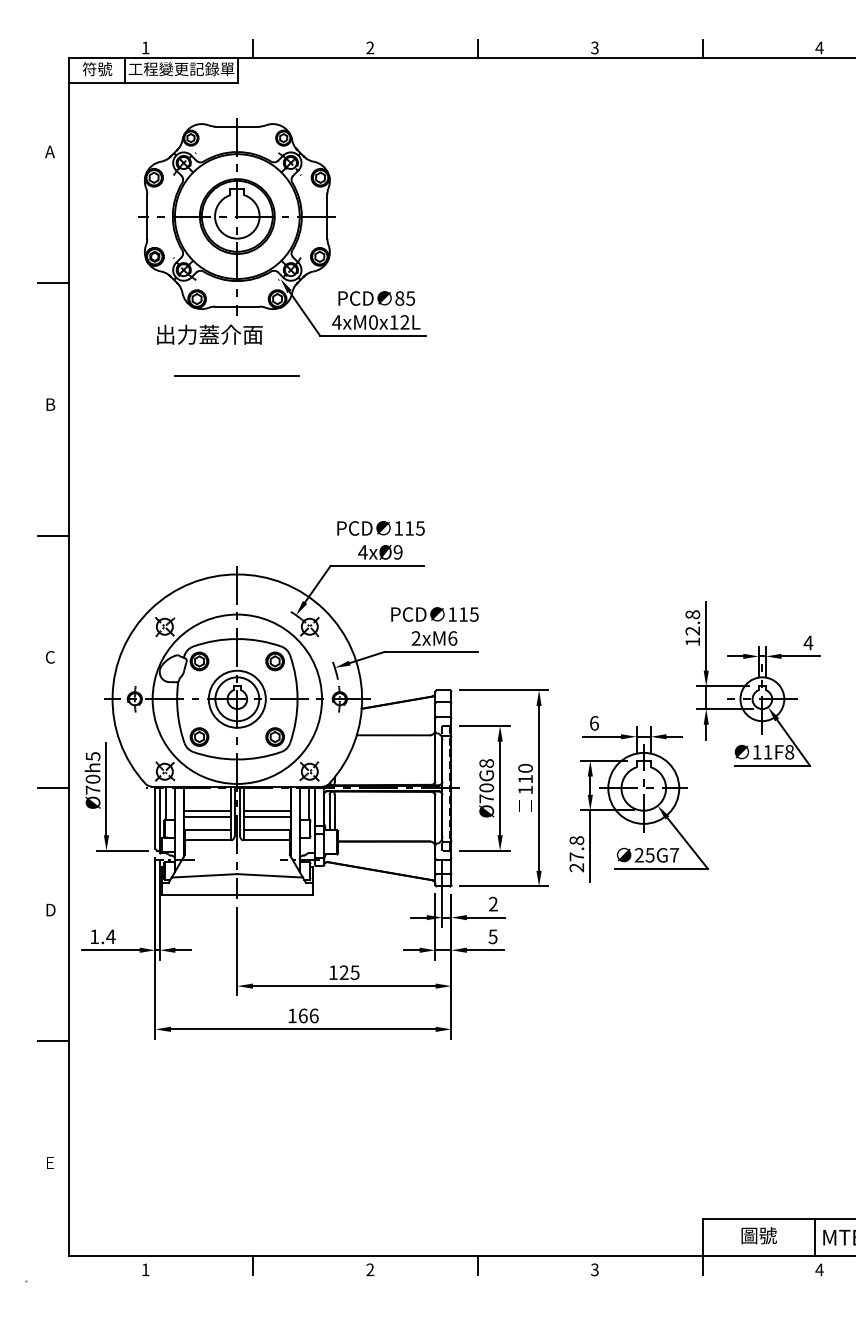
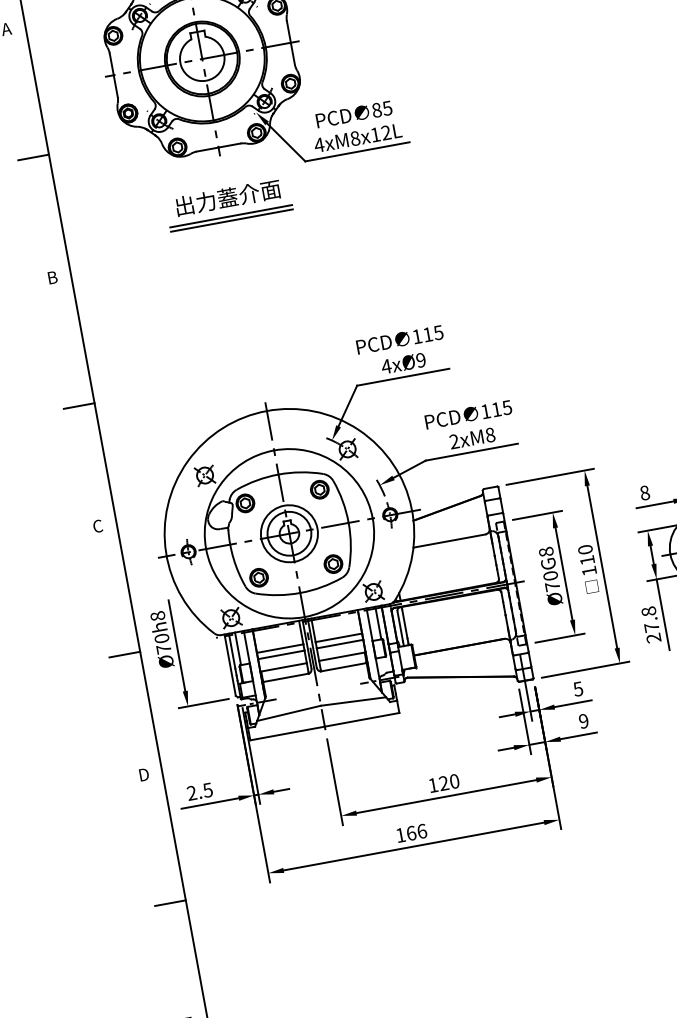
text: (373, 322) -> (355, 138), 4xM0x12L -> 4xM8x12L
text: (209, 334) -> (227, 197), moved
line: (237, 380) -> (232, 220), added
text: (452, 638) -> (490, 435), 2xM6 -> 2xM8
text: (594, 723) -> (645, 493), 6 -> 8
text: (92, 756) -> (157, 616), Ø70h5 -> Ø70h8
text: (492, 903) -> (577, 688), 2 -> 5
text: (102, 936) -> (199, 791), 1.4 -> 2.5
text: (492, 936) -> (583, 721), 5 -> 9
text: (354, 972) -> (454, 781), 125 -> 120

